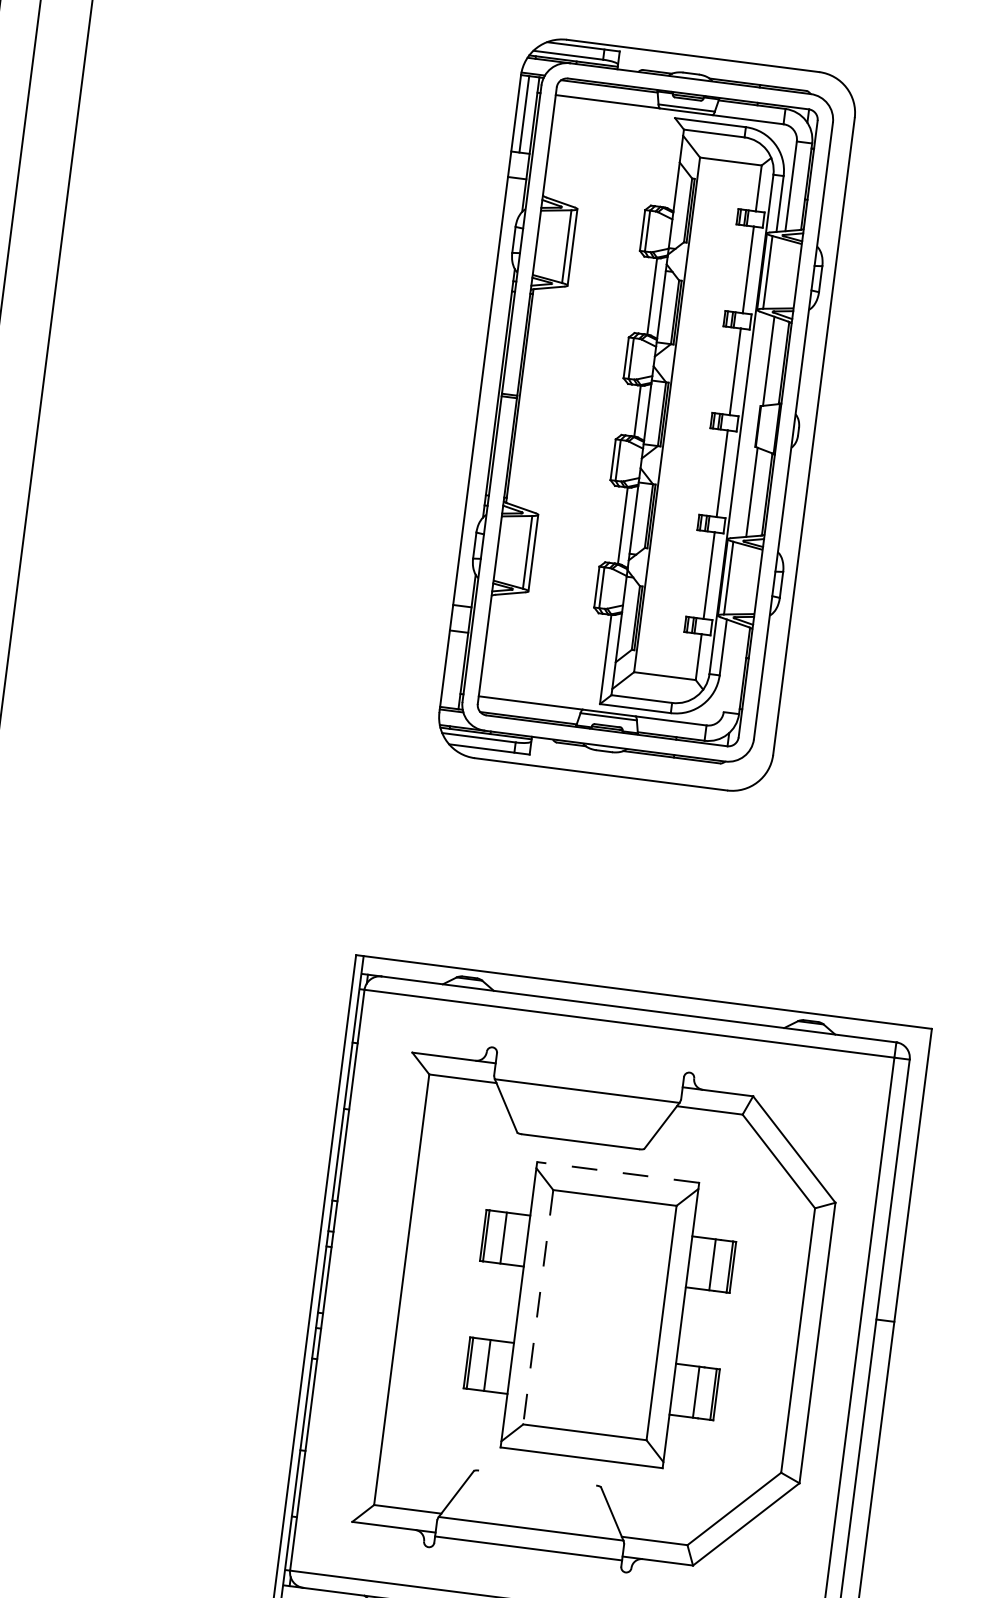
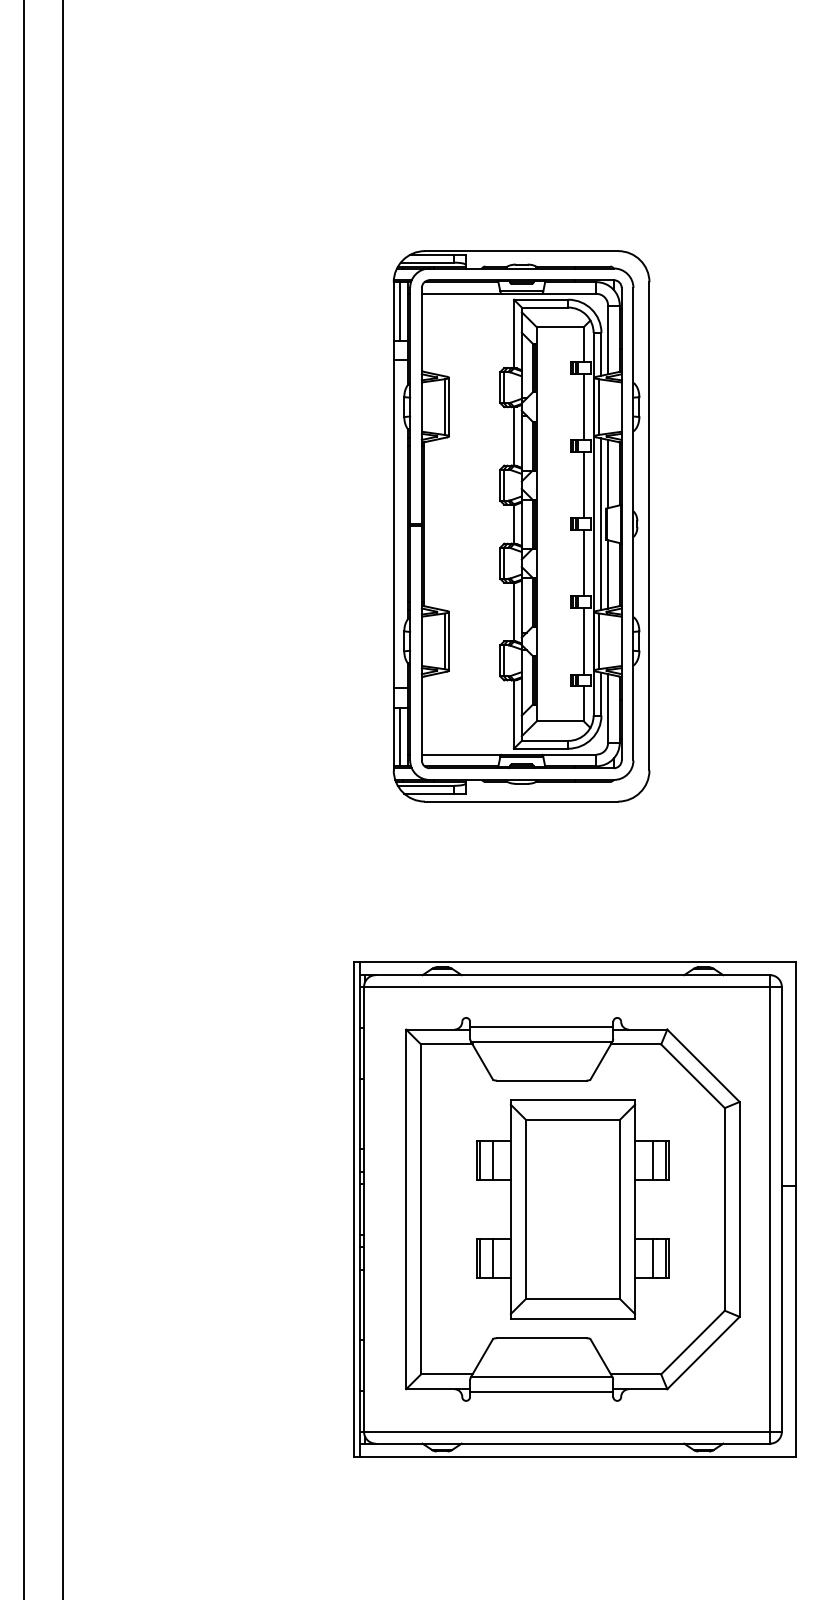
line: (670, 162) -> (514, 333), added
line: (751, 426) -> (601, 524), added
line: (730, 667) -> (608, 708), added
line: (453, 669) -> (400, 736), added
line: (589, 1071) -> (541, 1026), added
line: (617, 1172) -> (572, 1100), dashed -> solid
line: (382, 1287) -> (406, 1209), added
line: (537, 1307) -> (525, 1209), dashed -> solid
line: (537, 1478) -> (541, 1338), added

